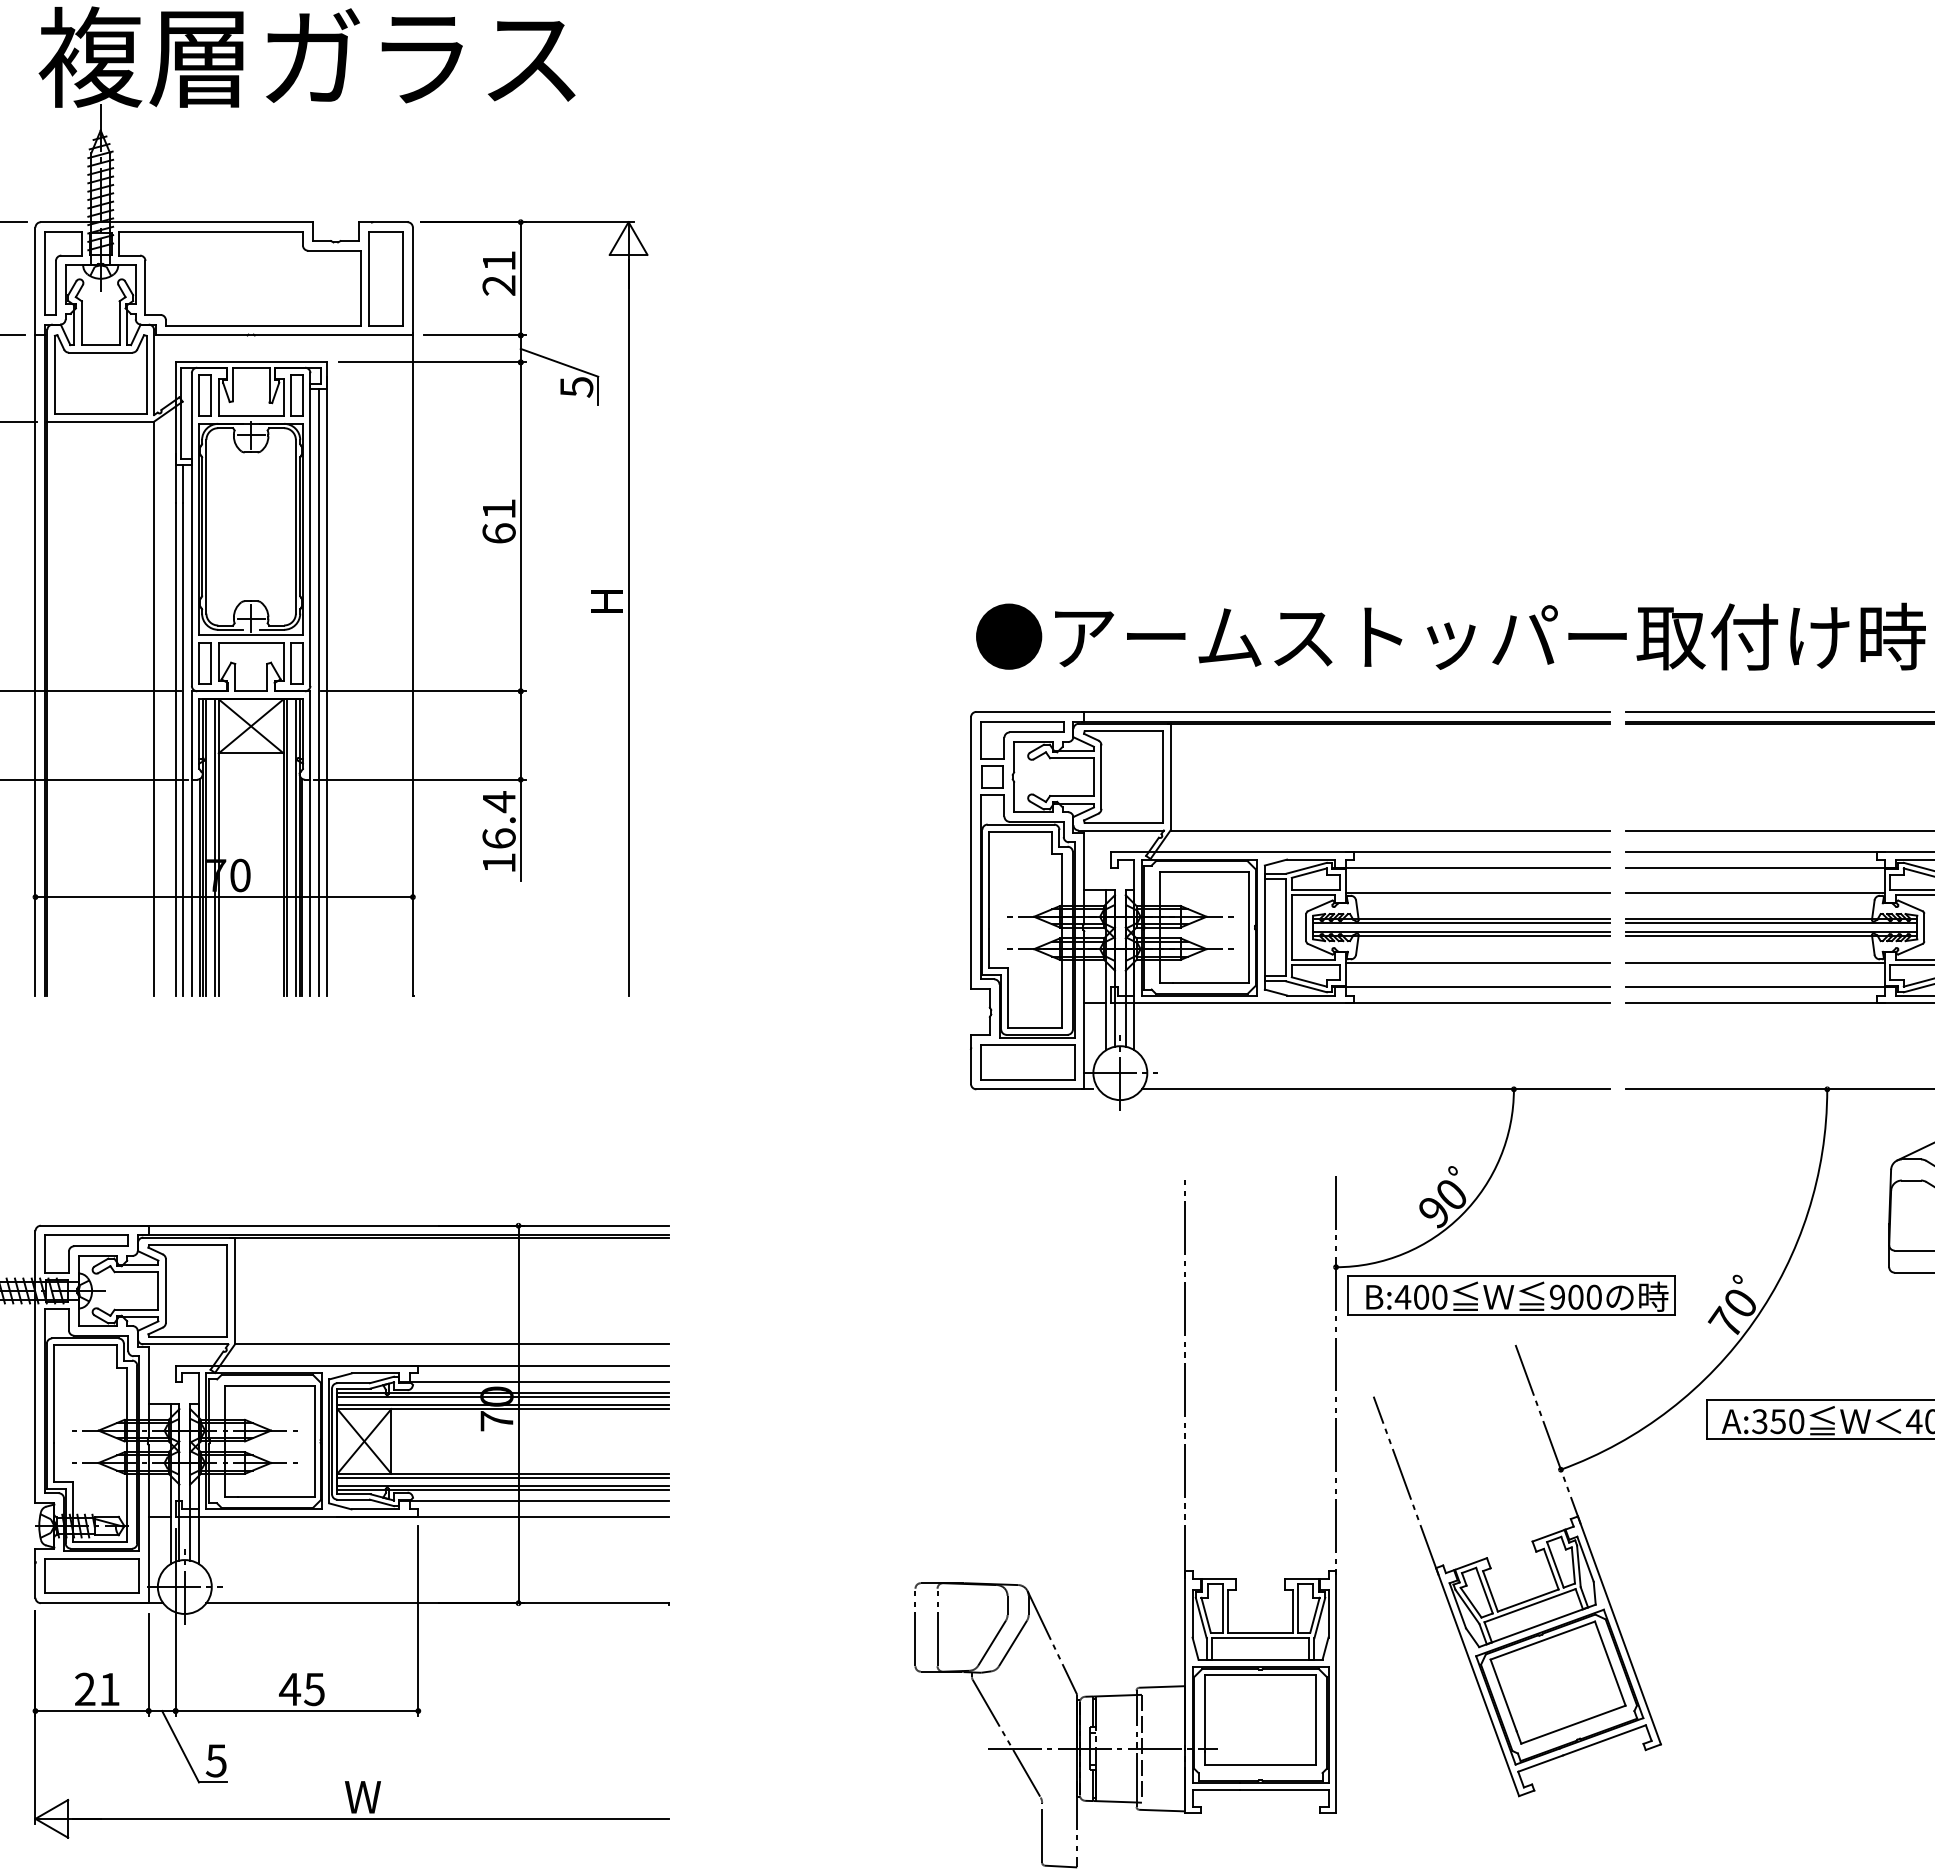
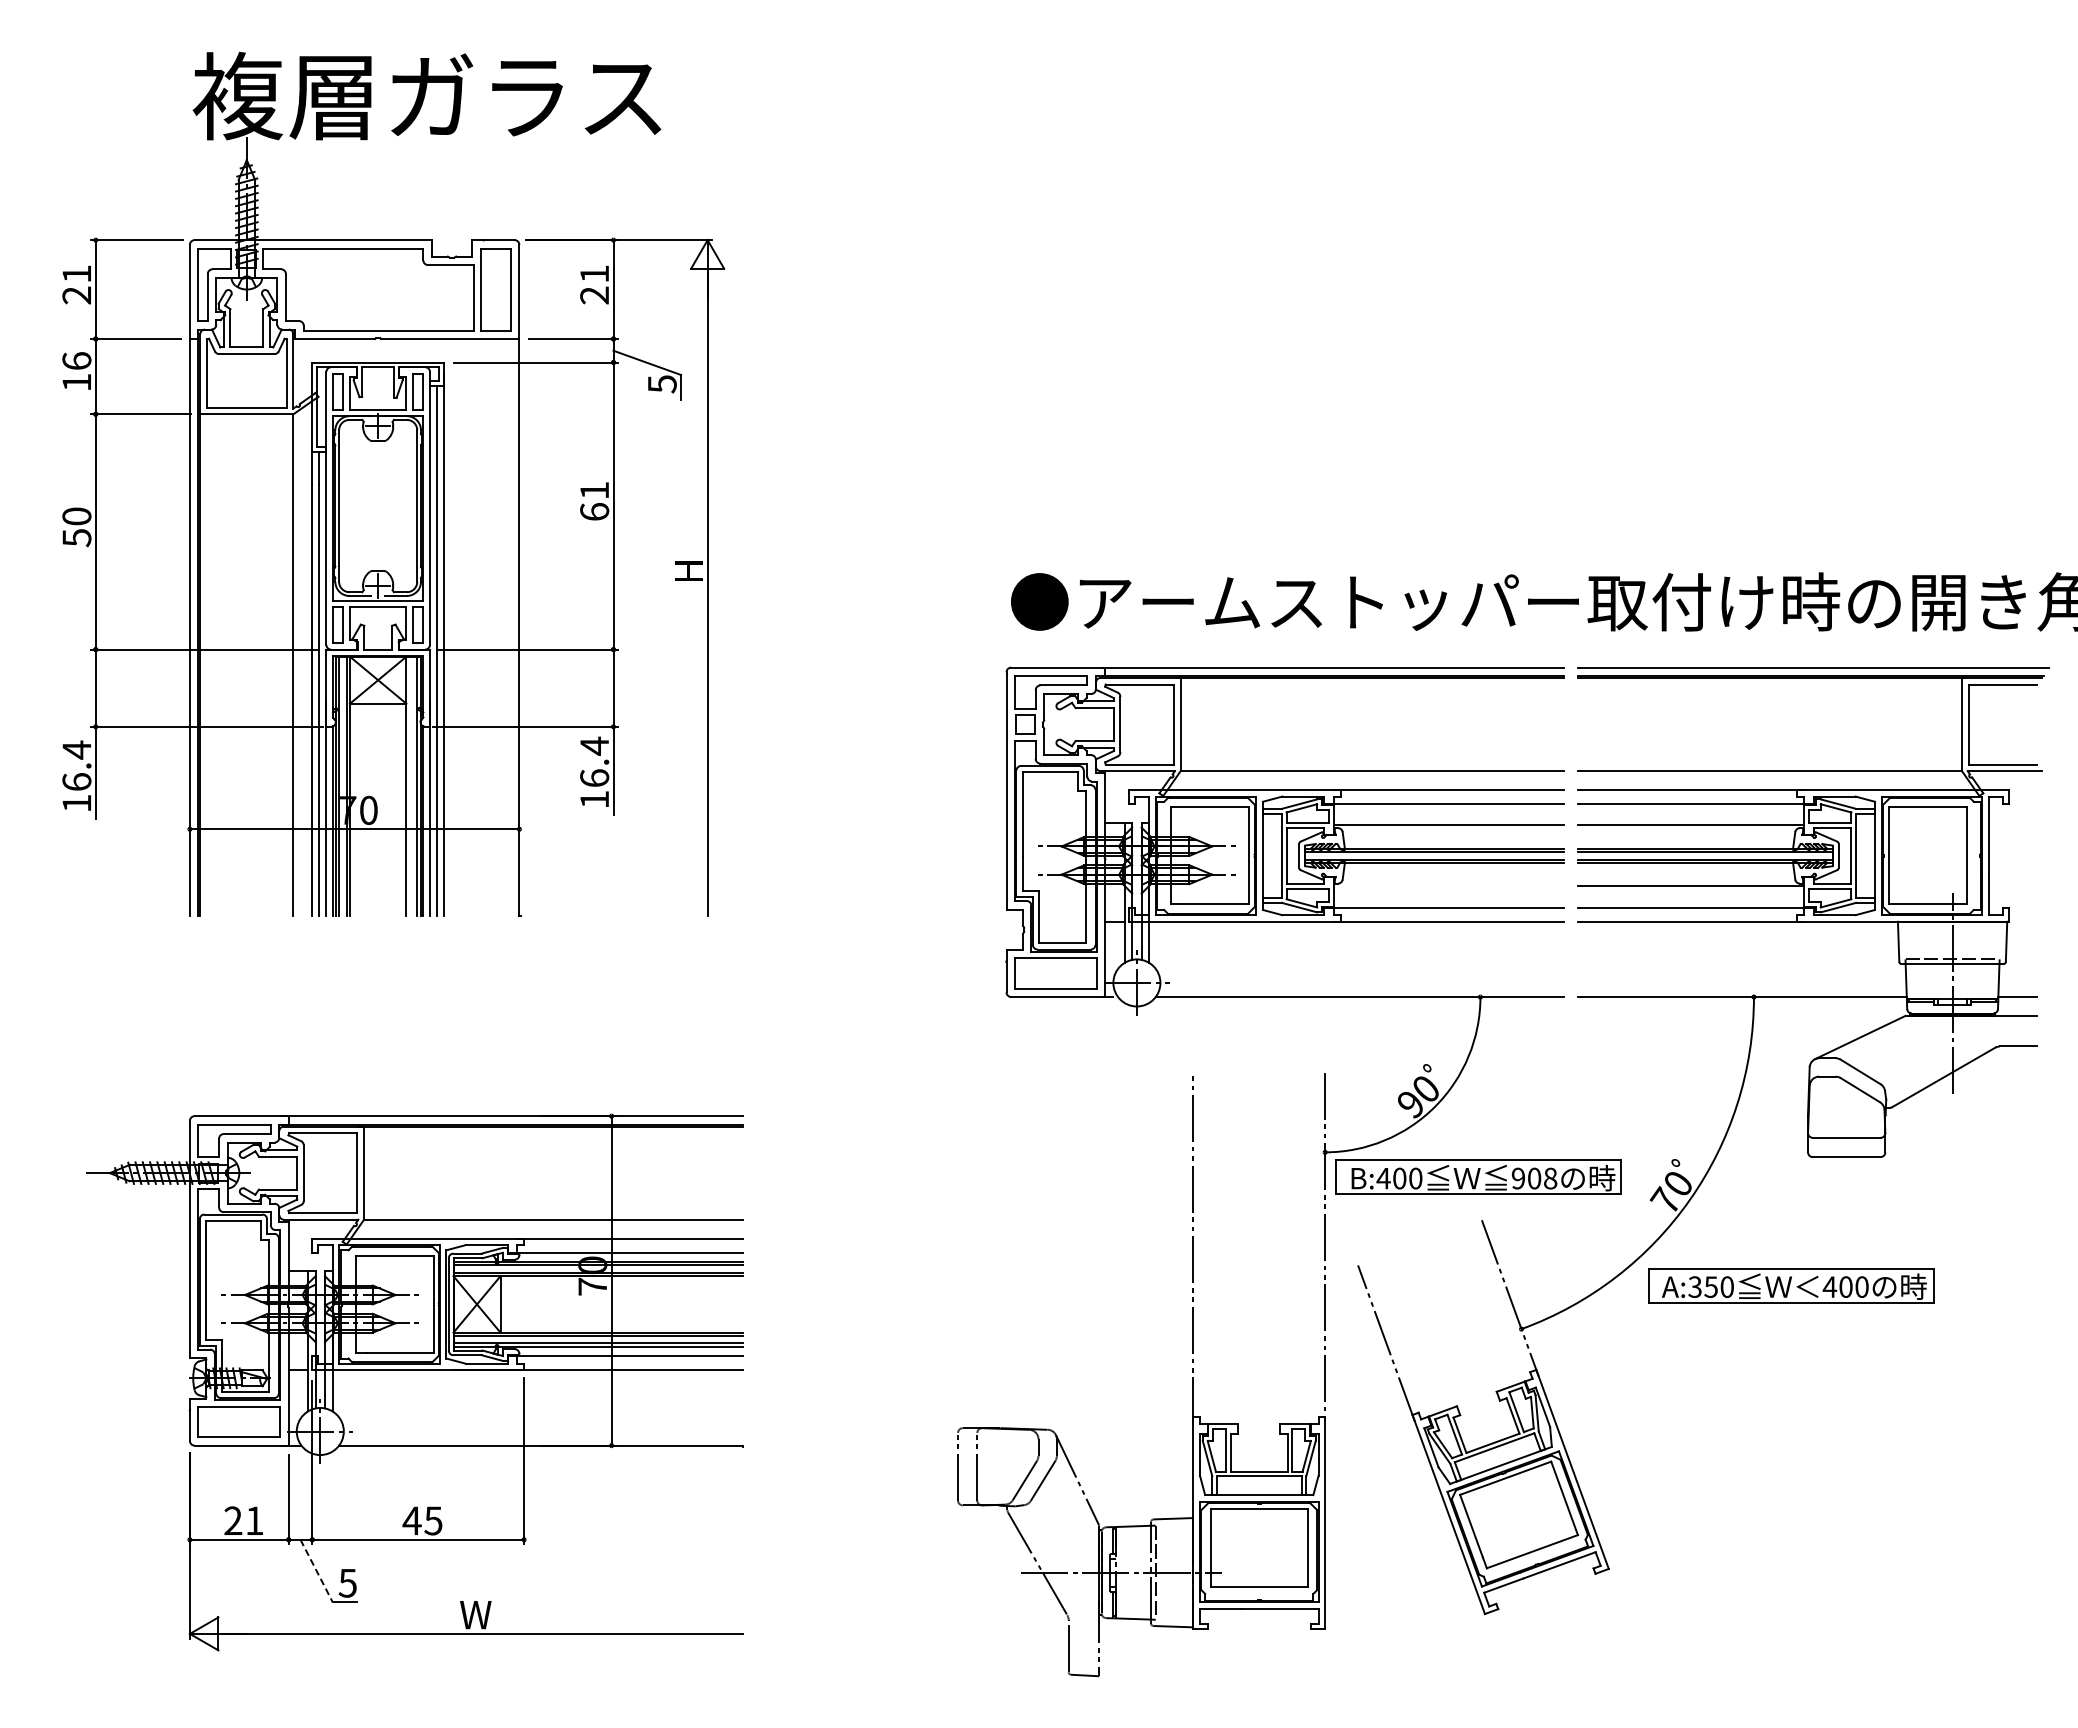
line: (287, 846) -> (409, 785), removed
line: (1477, 962) -> (1448, 886), removed
text: (1594, 1297) -> (1550, 1178), 900 -> 908
line: (180, 1747) -> (316, 1571), solid -> dashed

